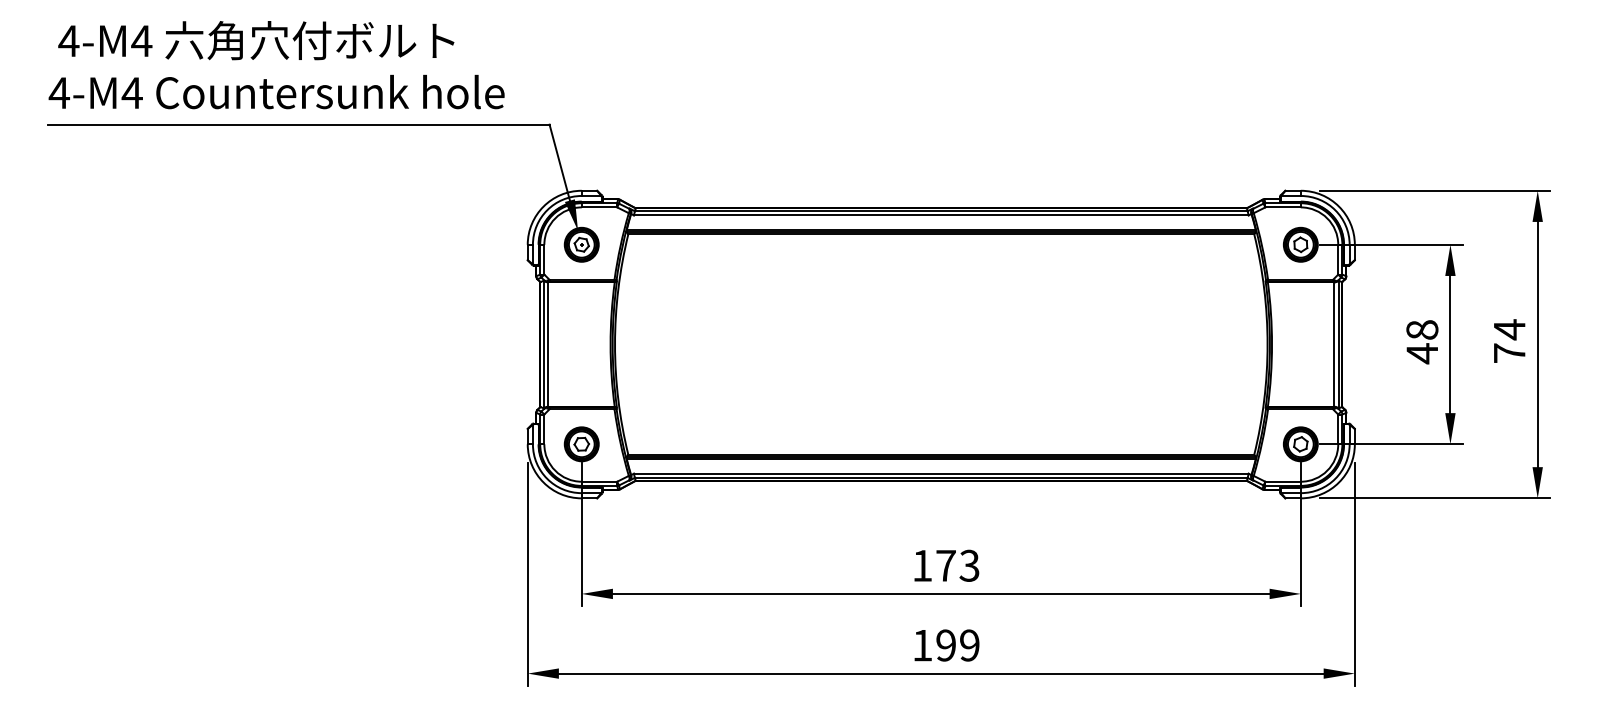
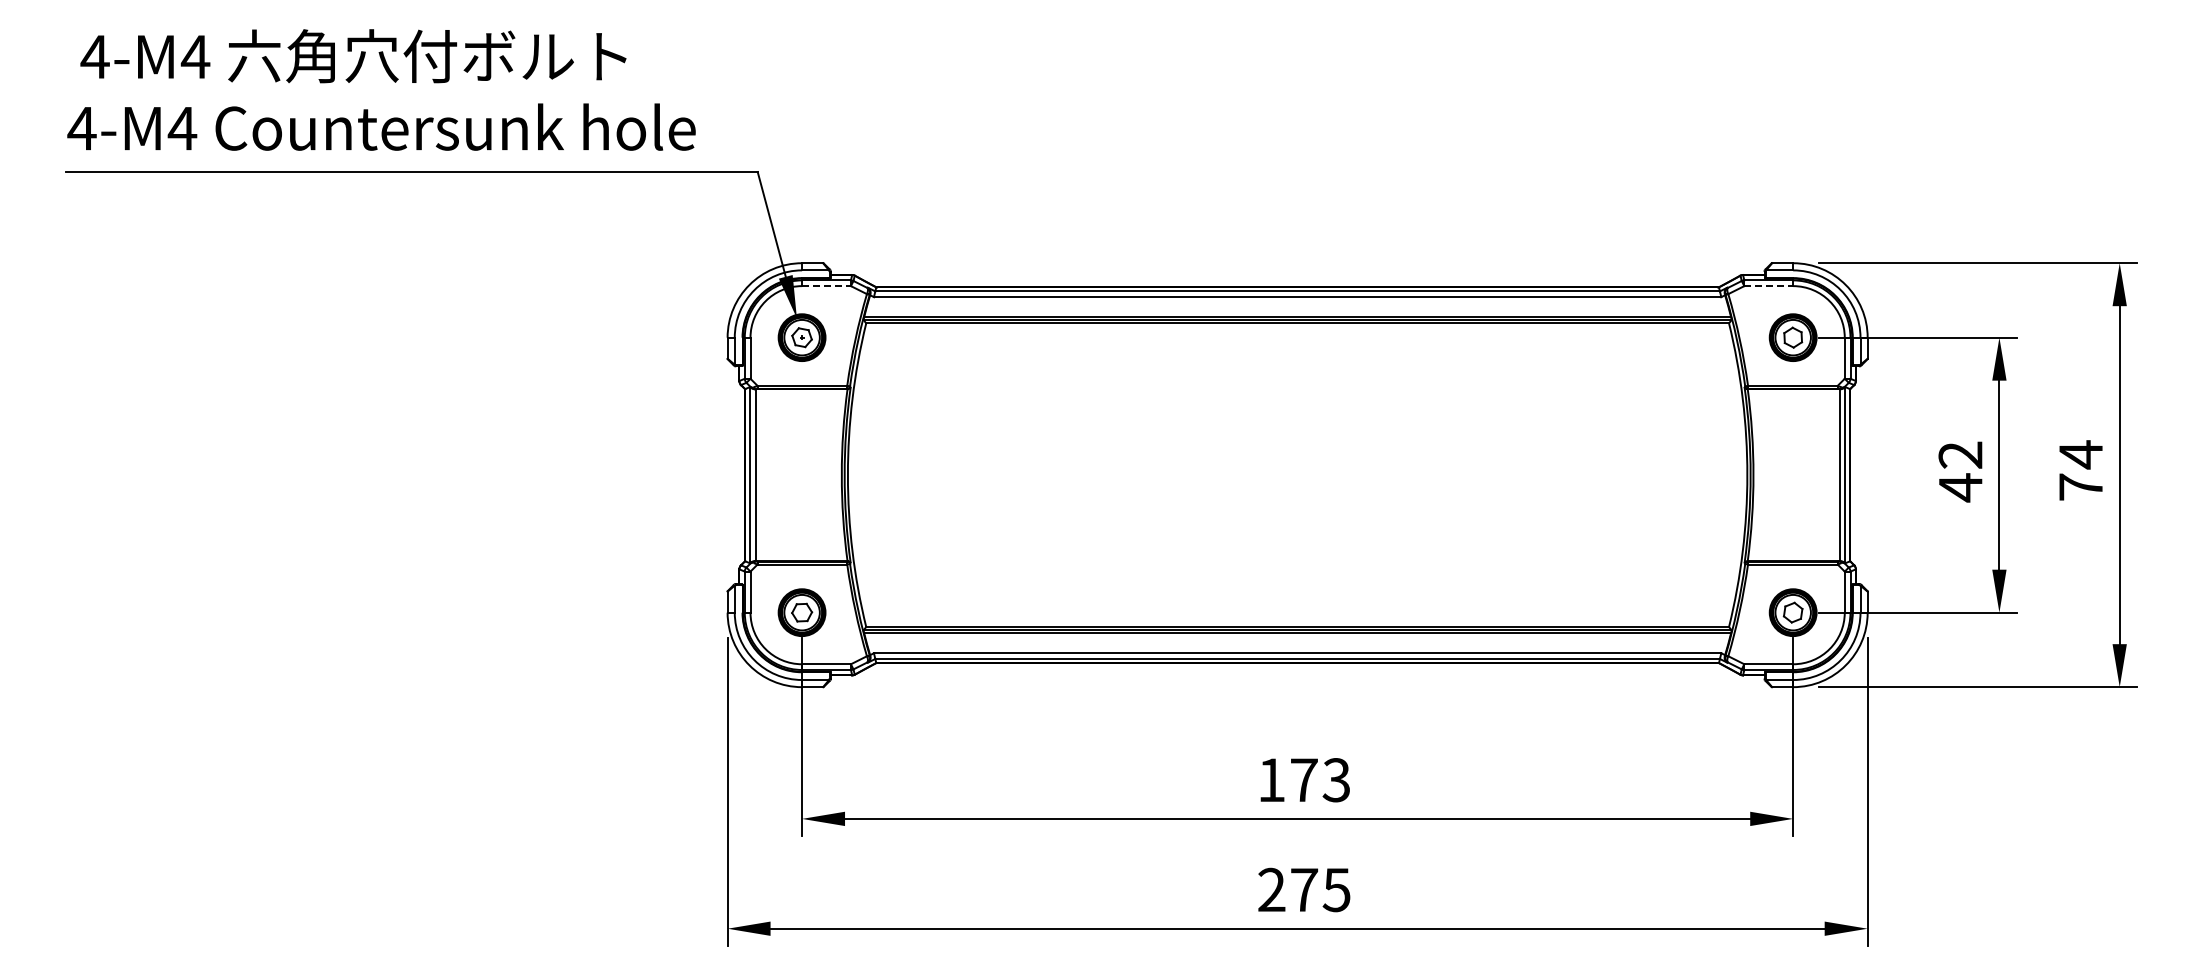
line: (600, 207) -> (827, 286), solid -> dashed
line: (1283, 207) -> (1769, 286), solid -> dashed
text: (1422, 329) -> (1960, 454), 48 -> 42
text: (946, 645) -> (1304, 889), 199 -> 275

